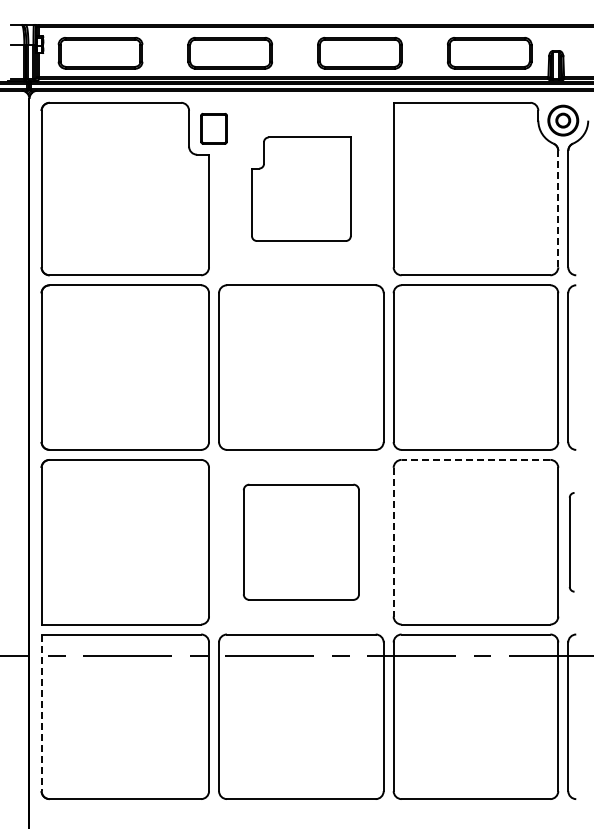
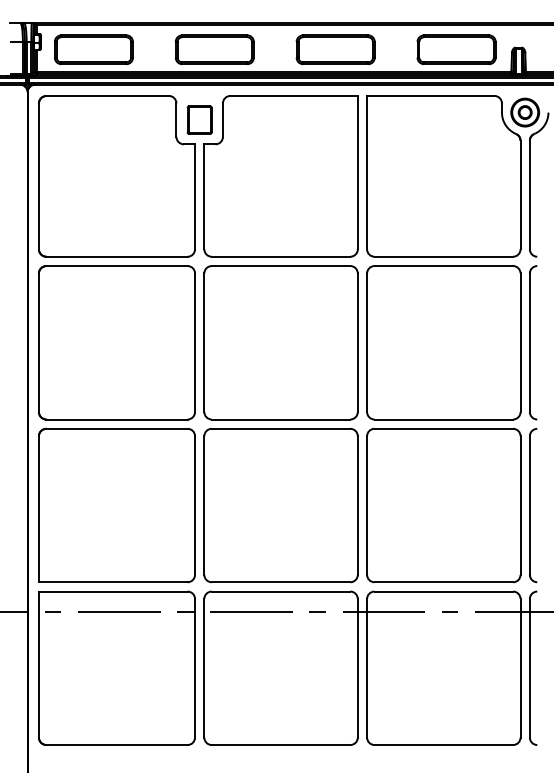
part: (301, 189) -> (281, 176), size x1.67
line: (558, 208) -> (520, 194), dashed -> solid
line: (475, 459) -> (443, 428), dashed -> solid
part: (301, 542) -> (281, 505), size x1.43
line: (393, 542) -> (366, 505), dashed -> solid
part: (571, 542) -> (532, 505), size x1.67
line: (41, 713) -> (38, 665), dashed -> solid

